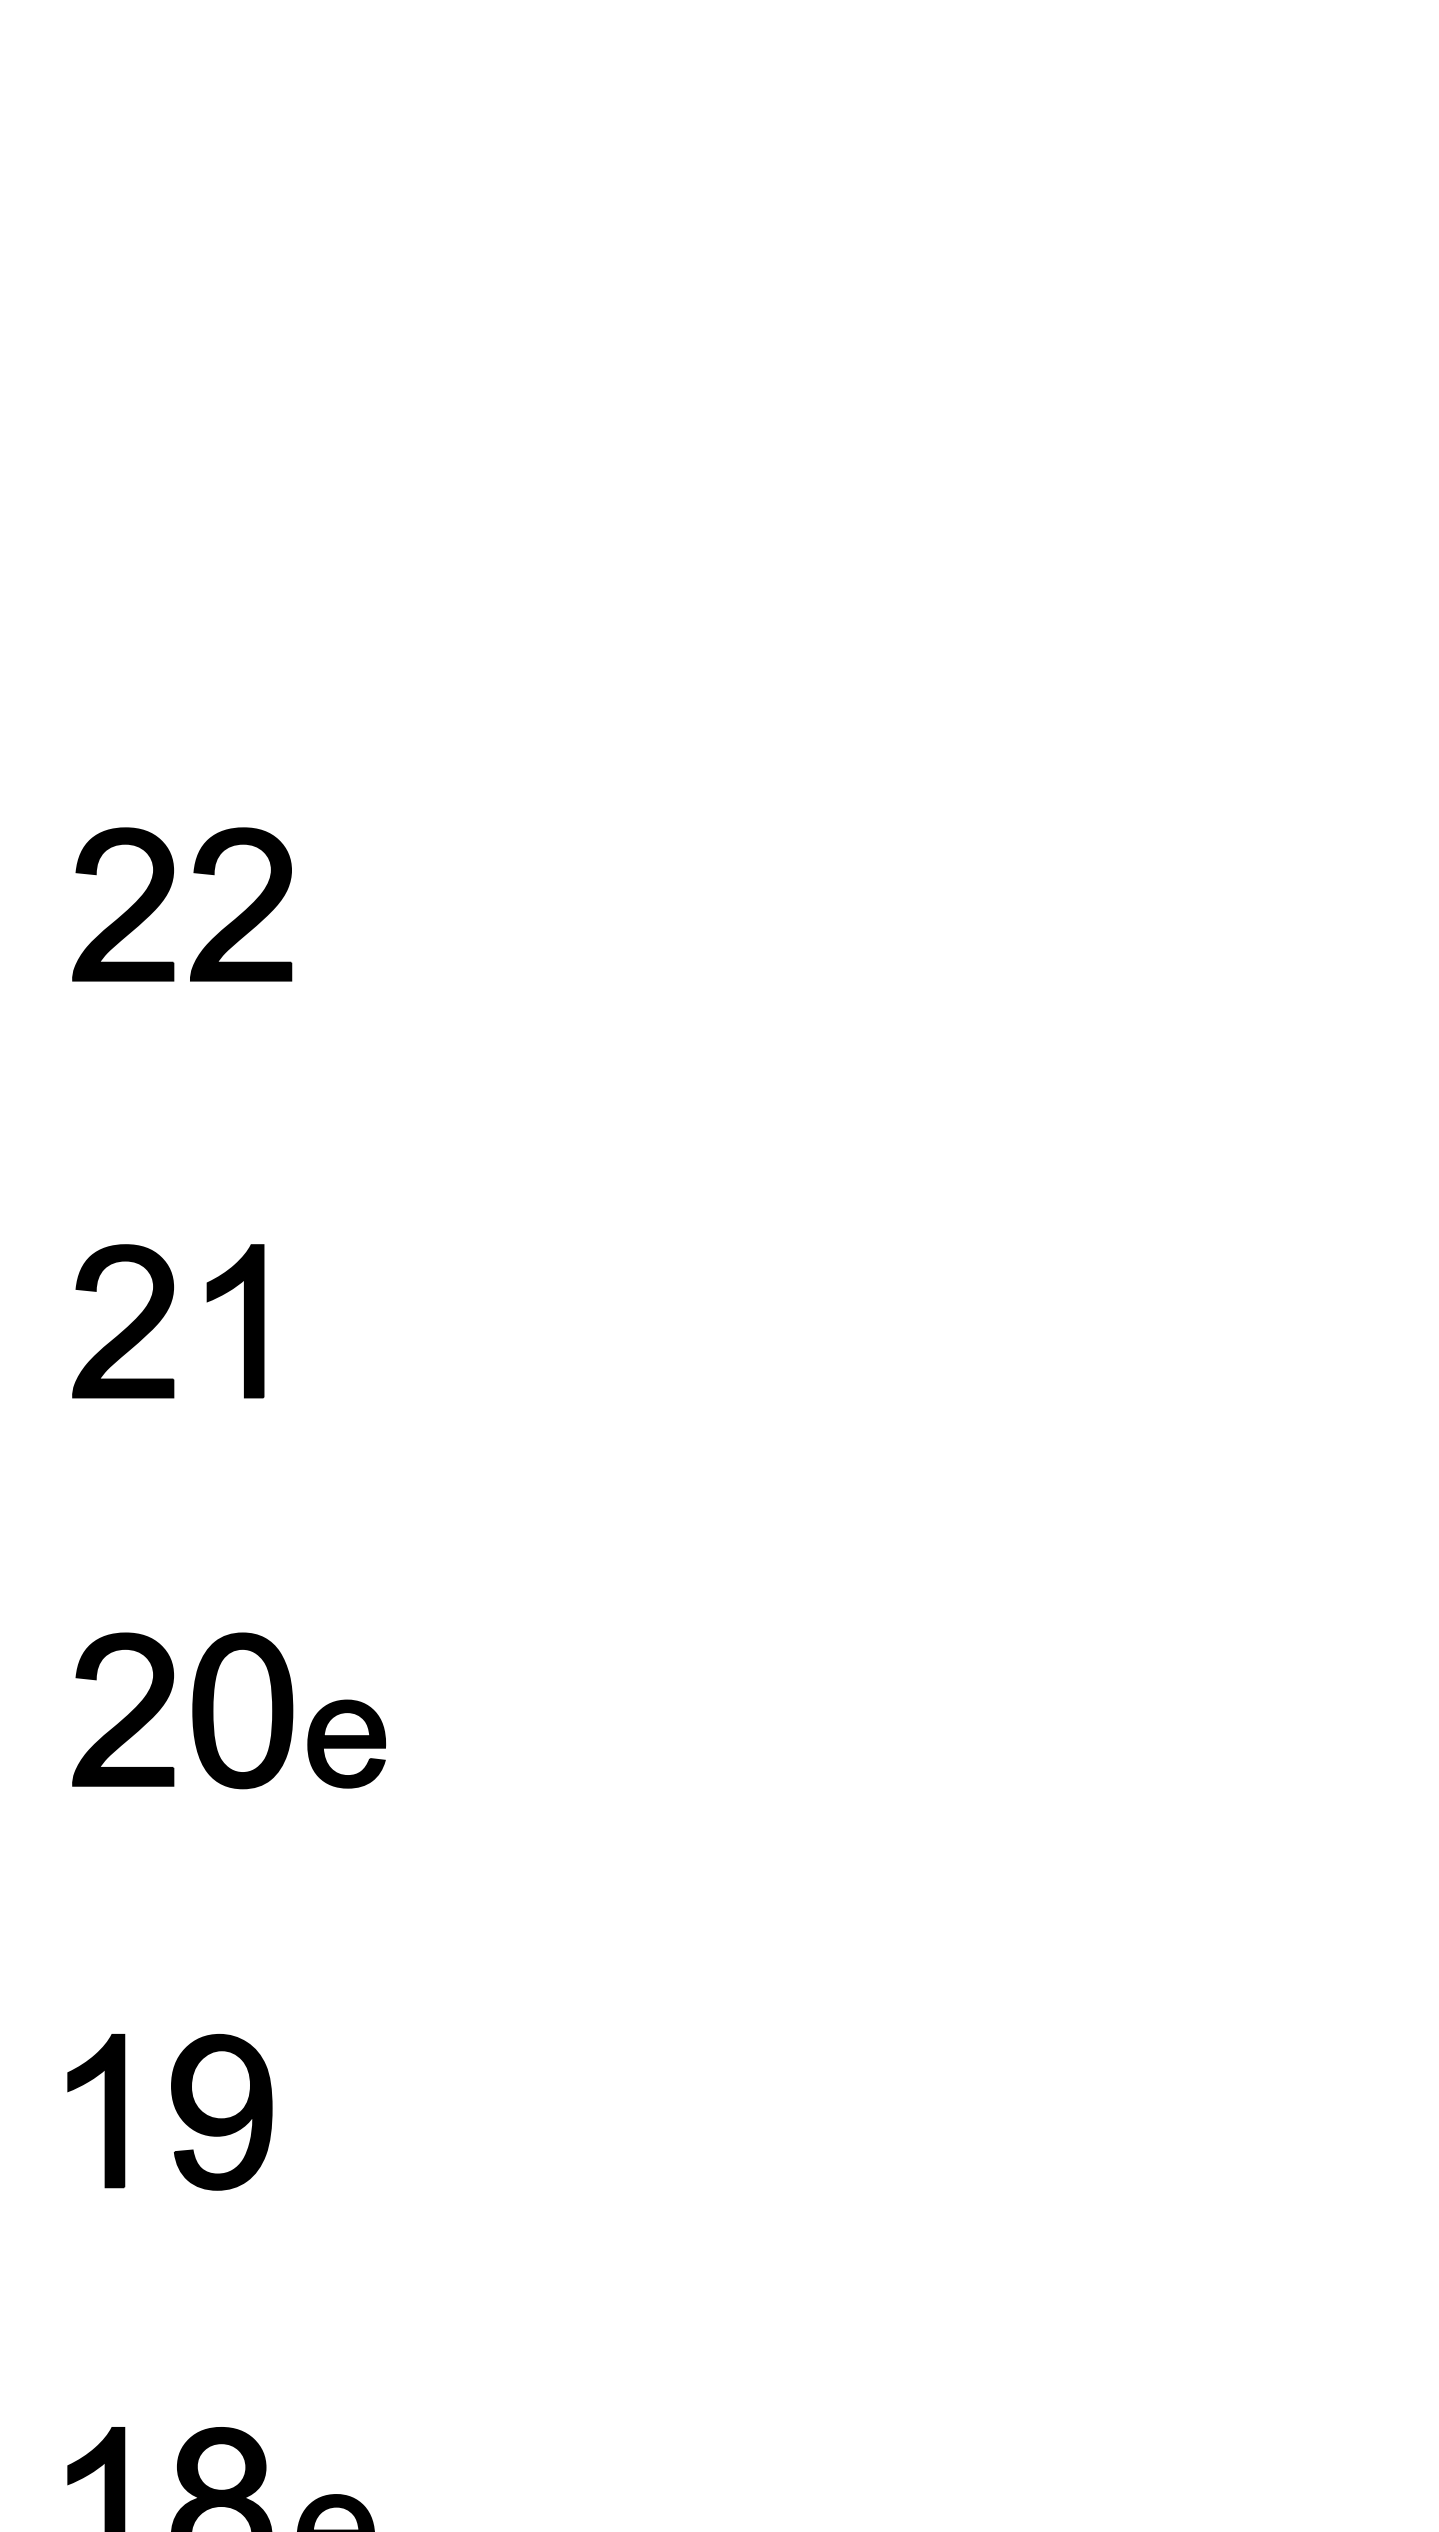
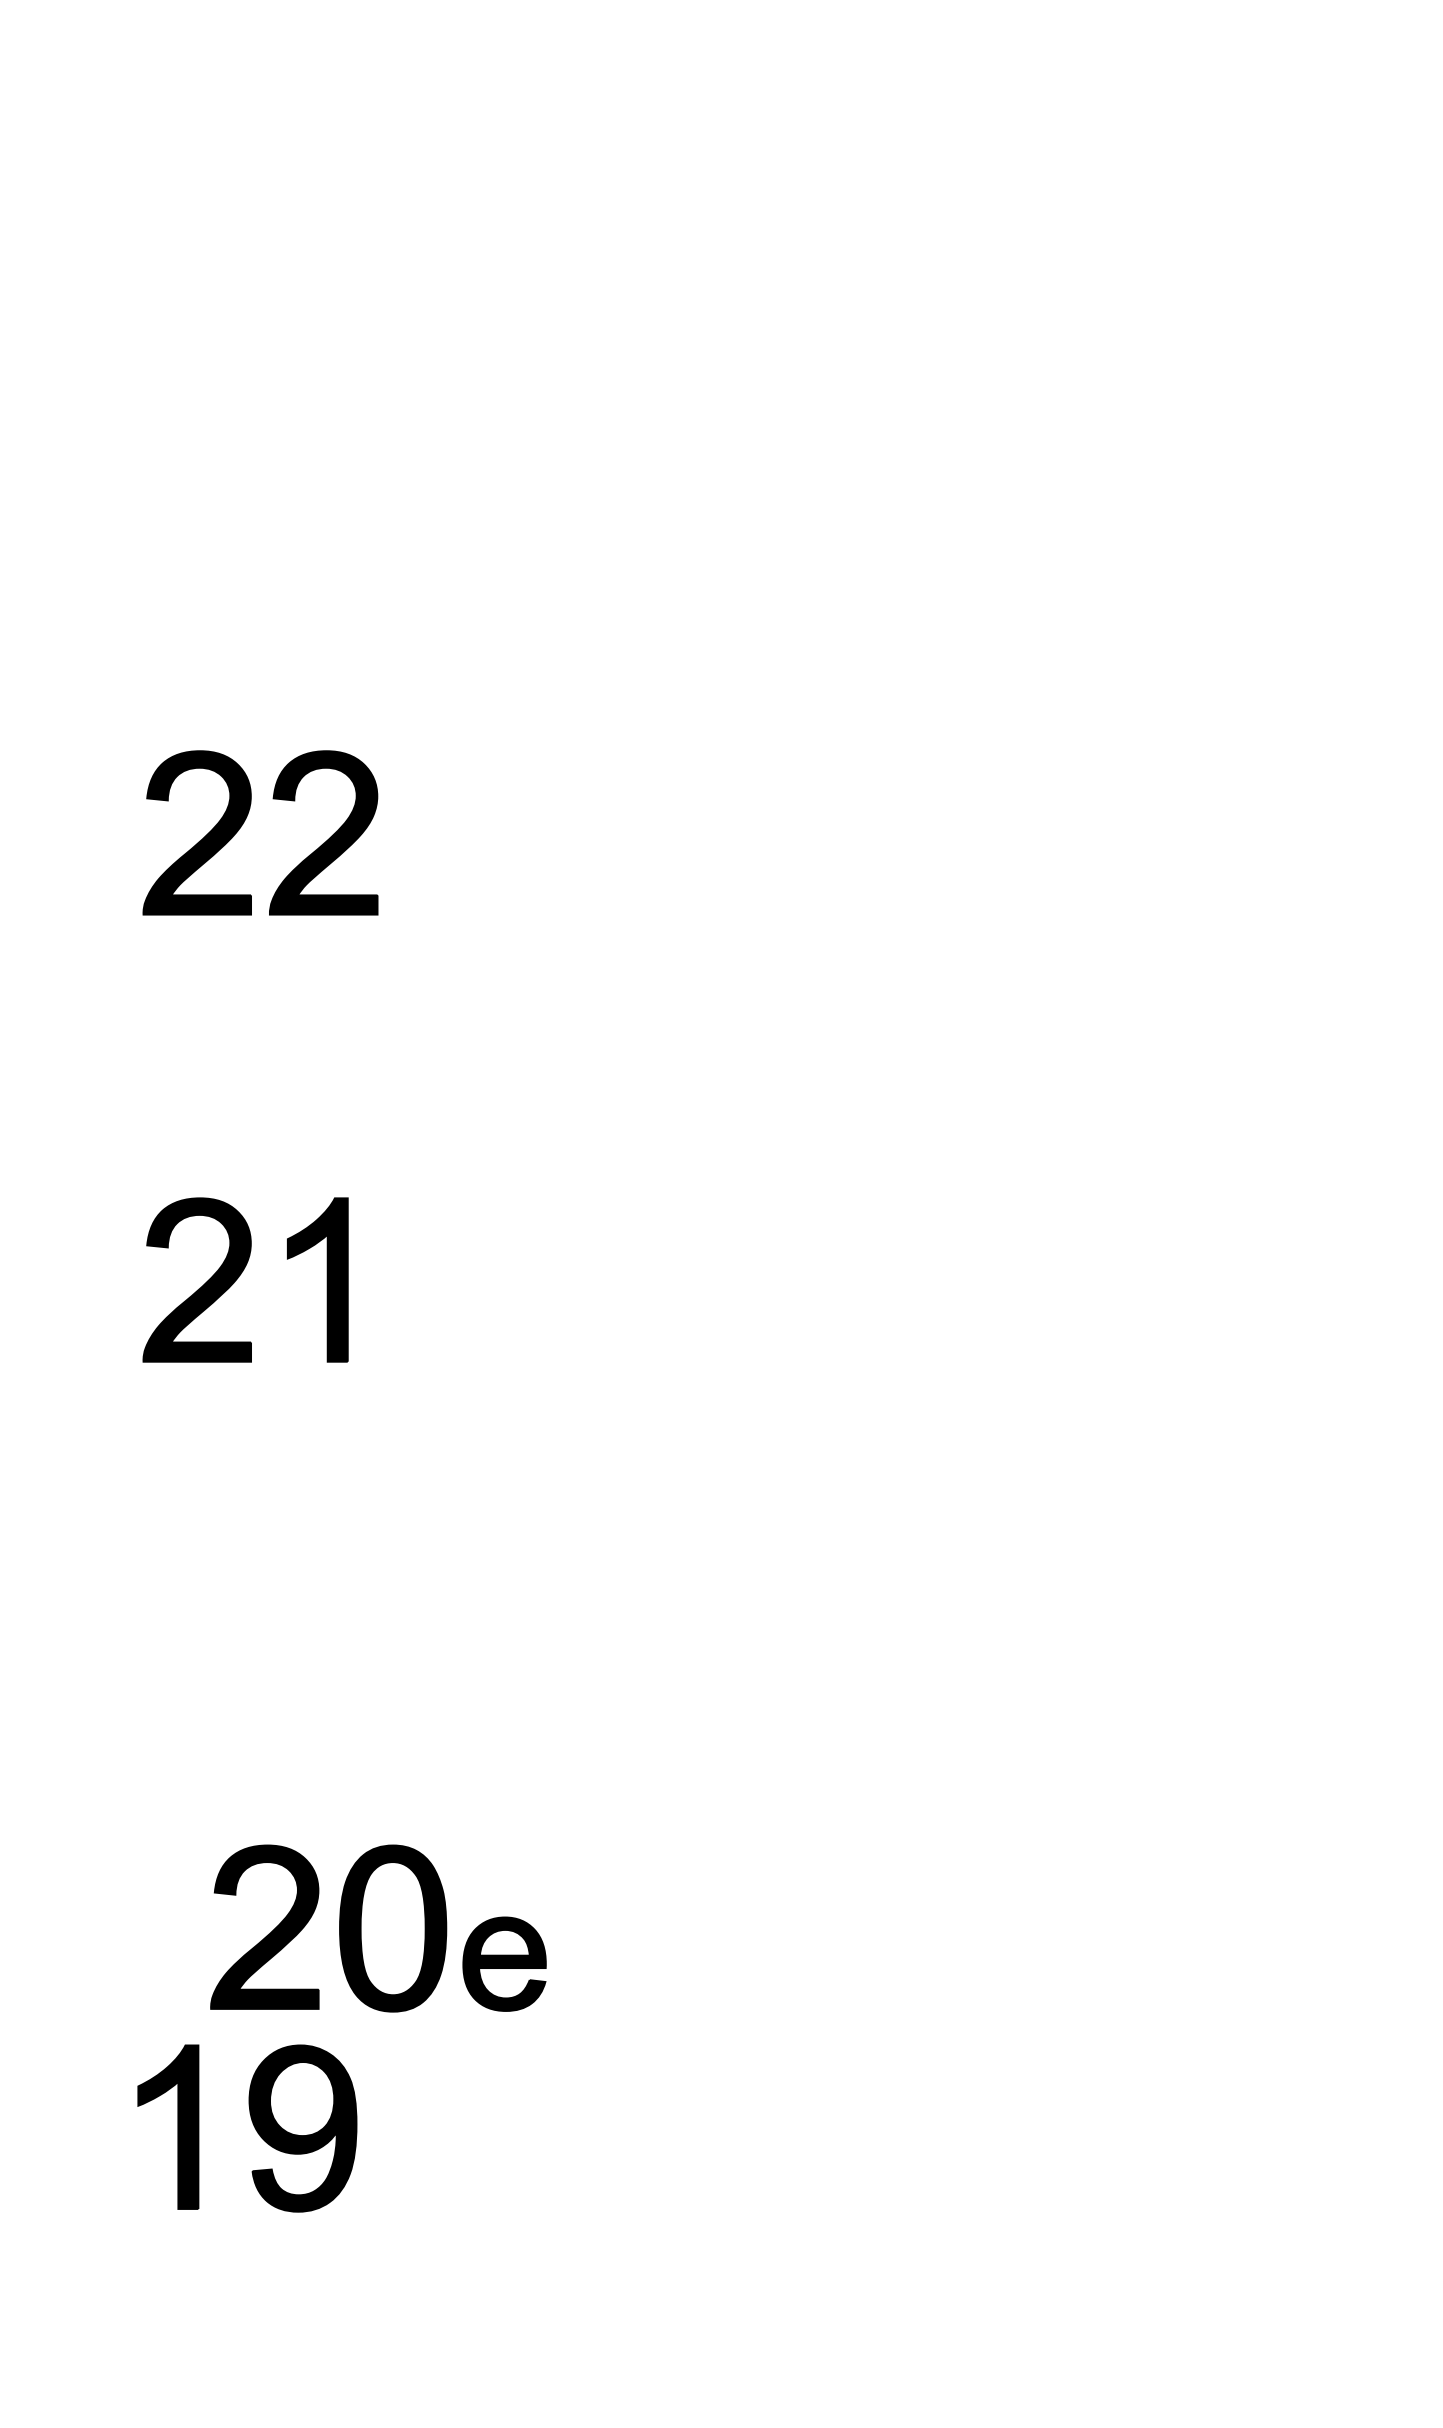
part: (228, 1710) -> (377, 1928), moved

